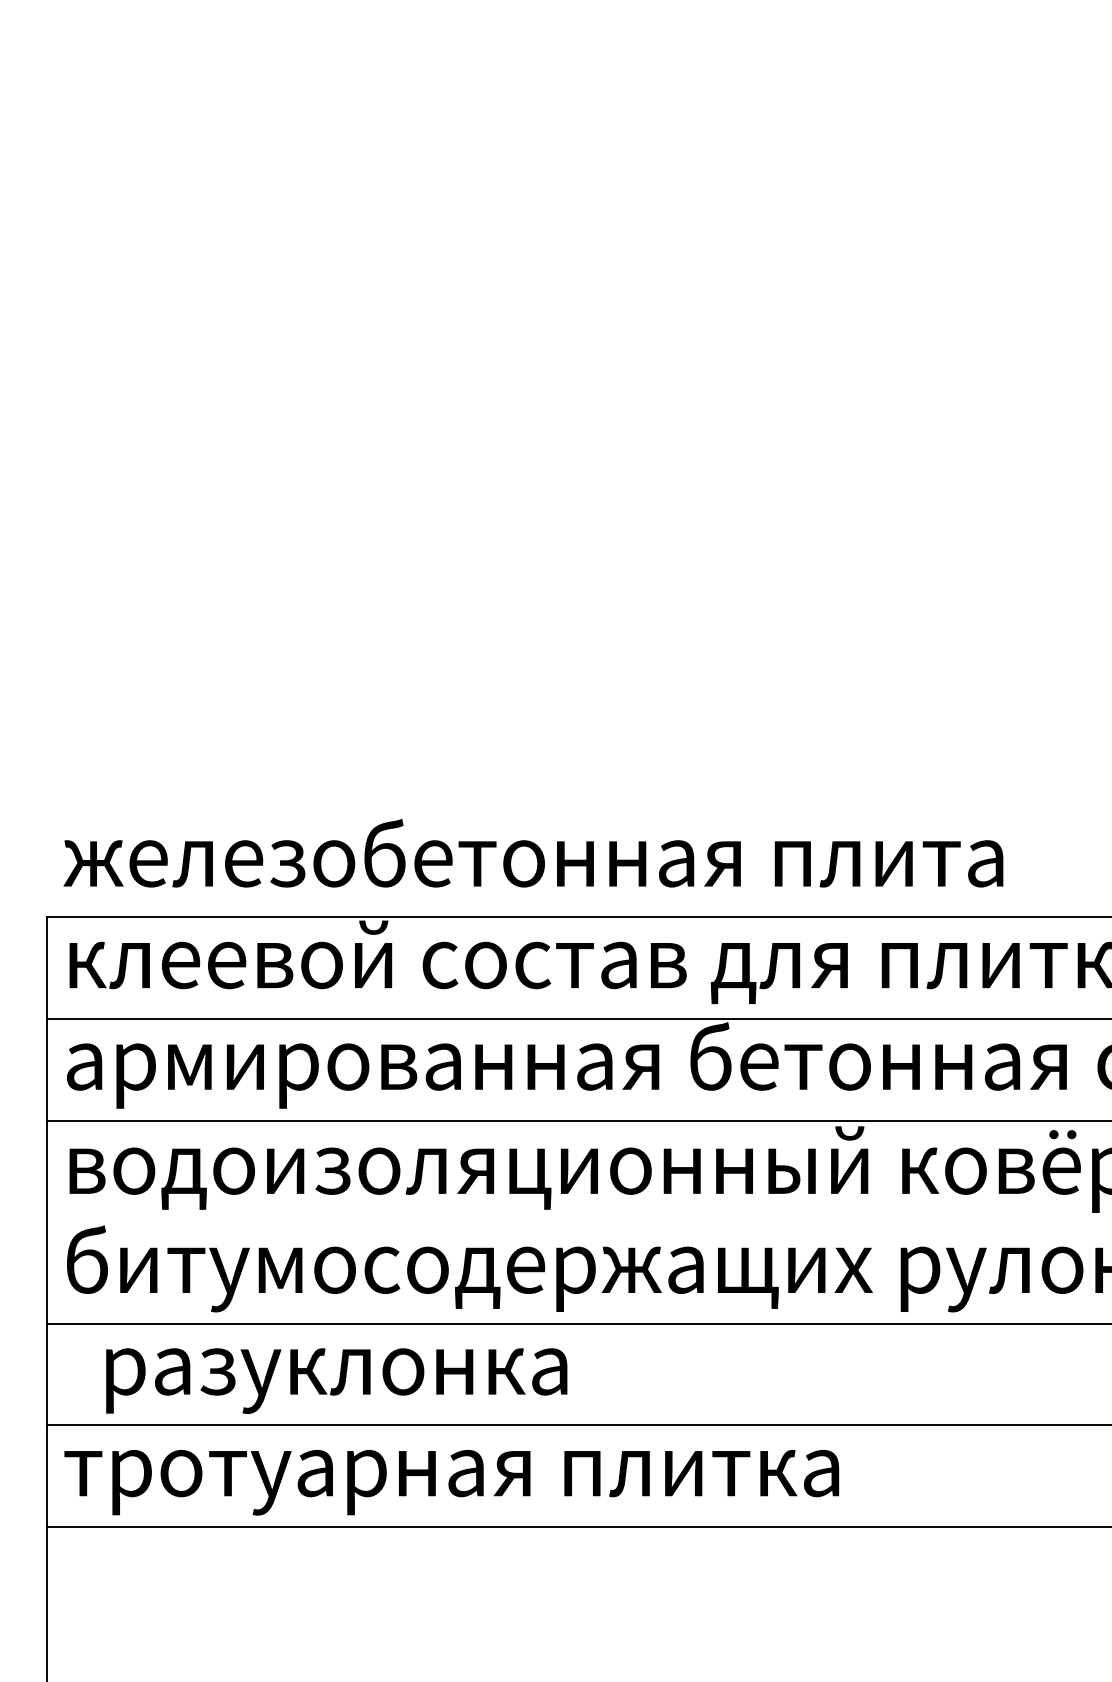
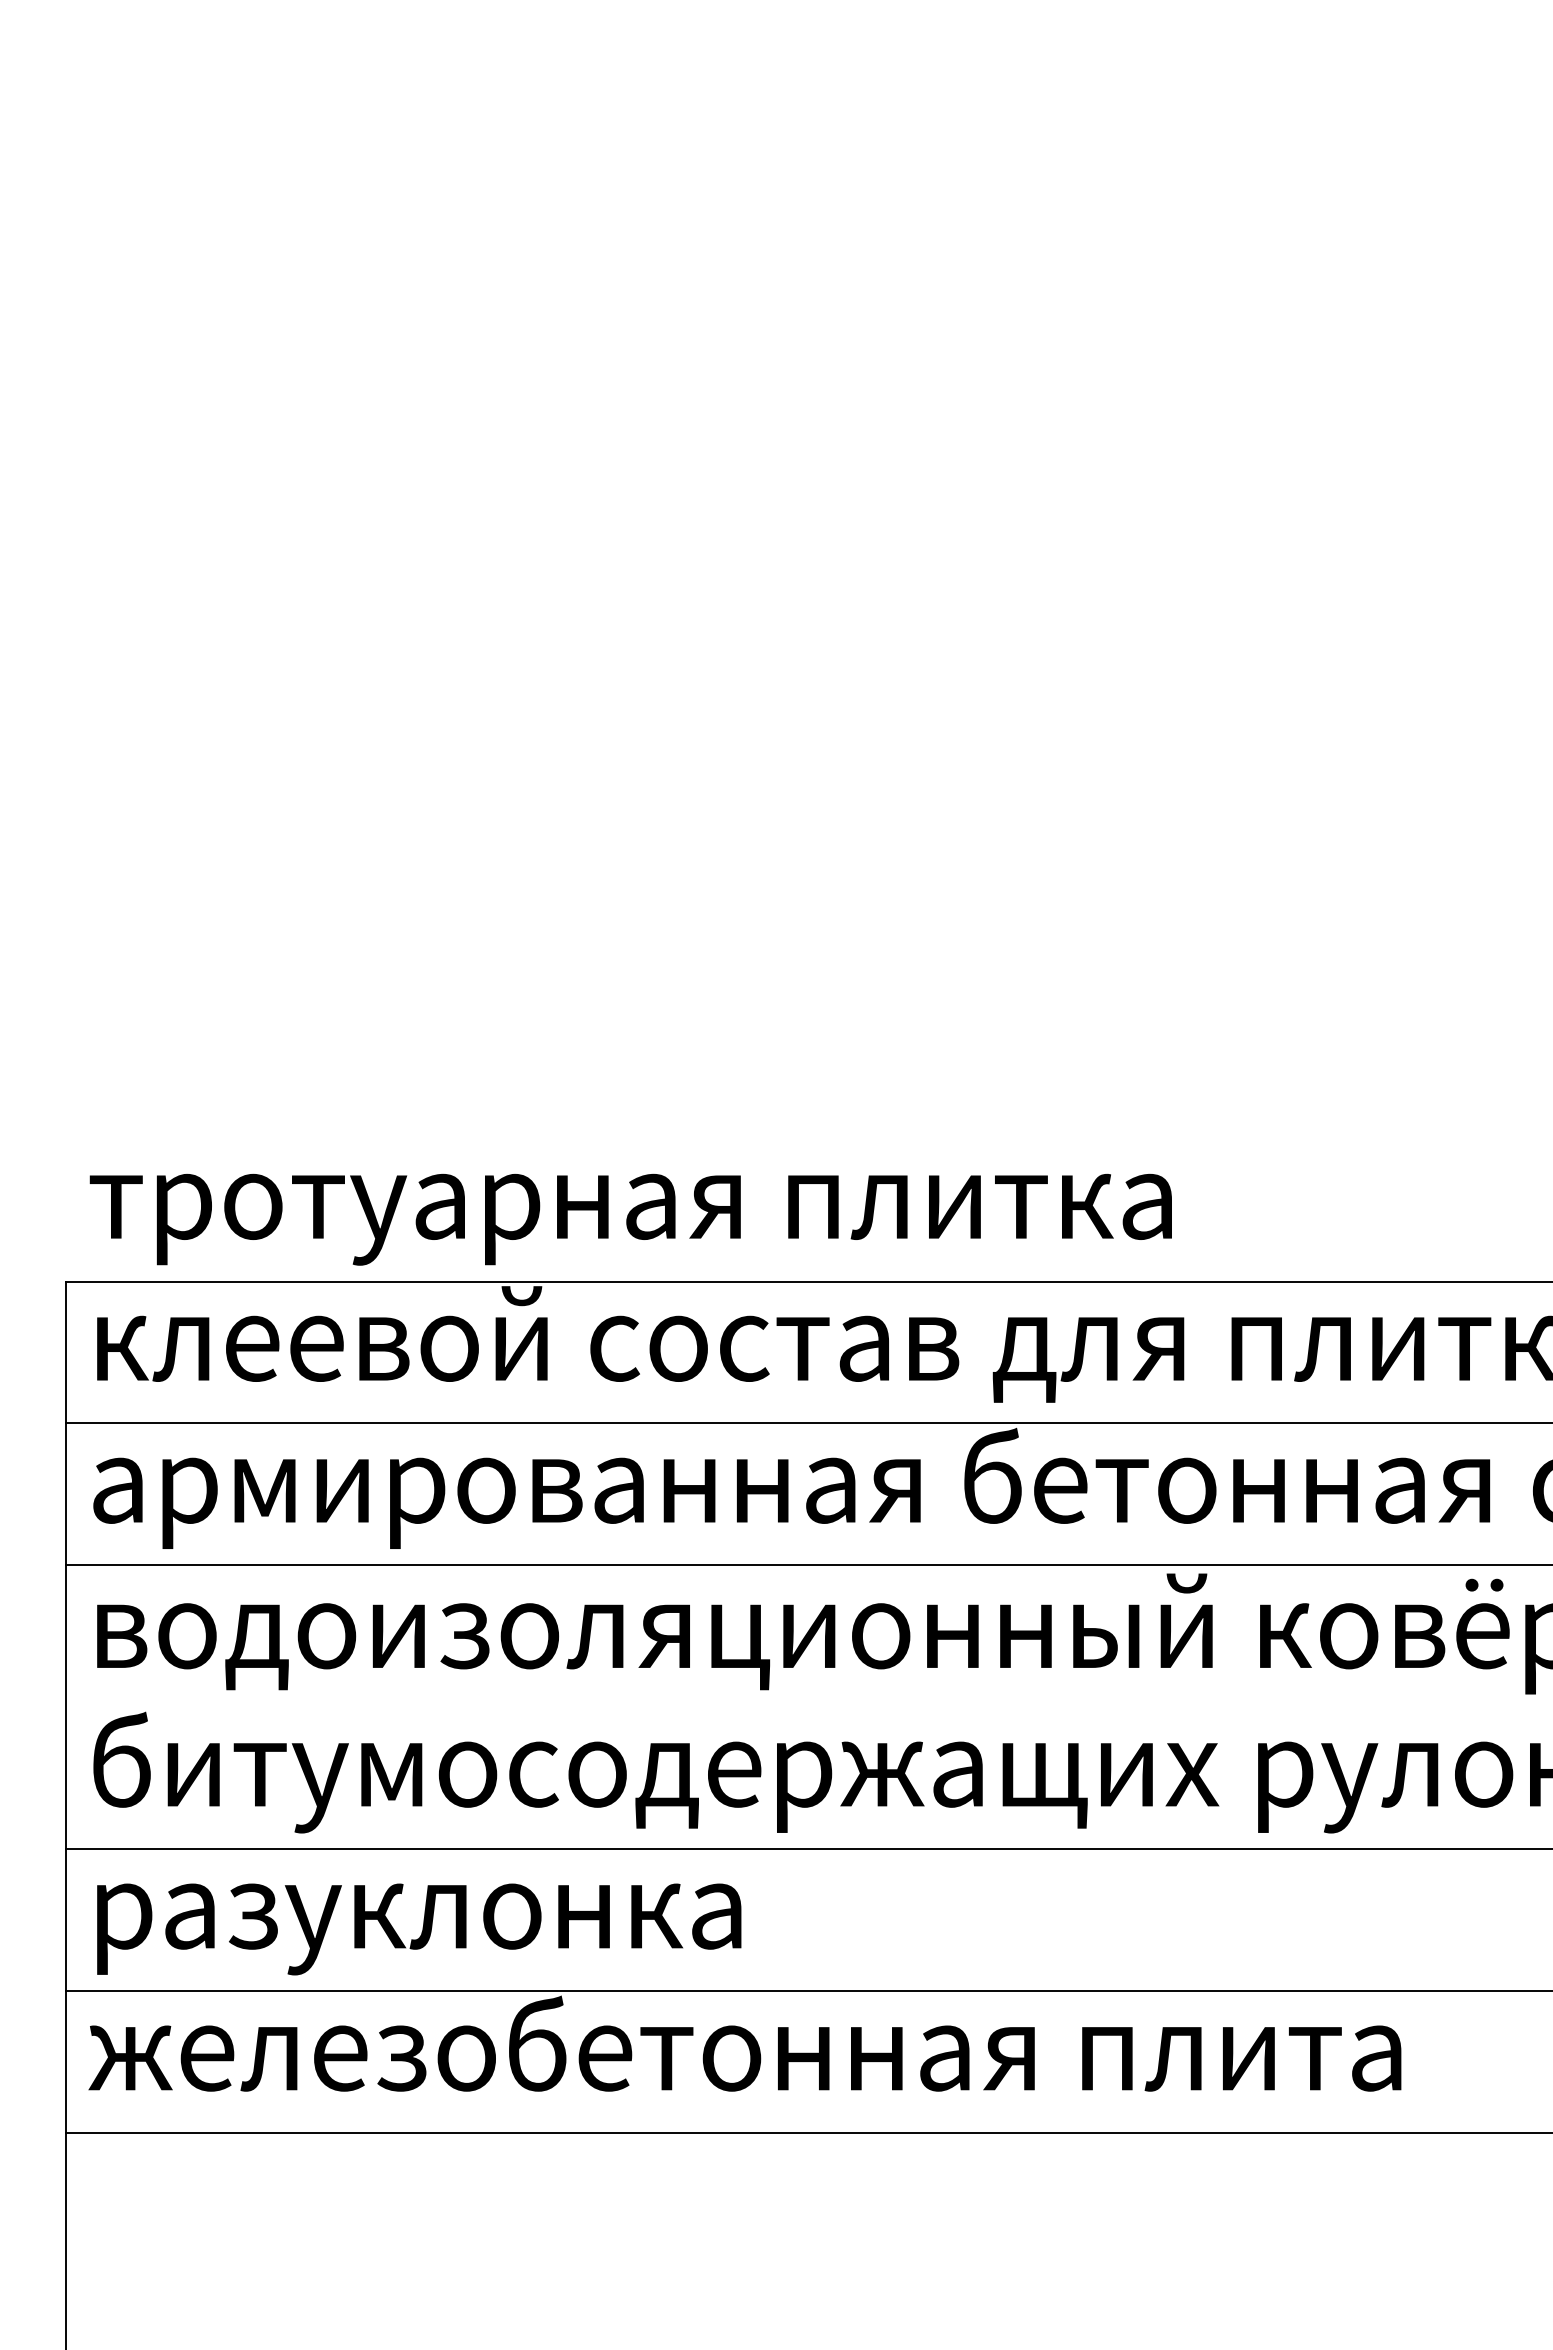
text: (533, 862) -> (744, 1204), железобетонная плита -> тротуарная плитка
text: (336, 1381) -> (419, 1929), moved
text: (533, 1472) -> (744, 2056), тротуарная плитка -> железобетонная плита

